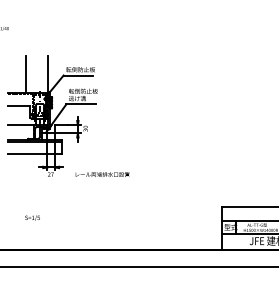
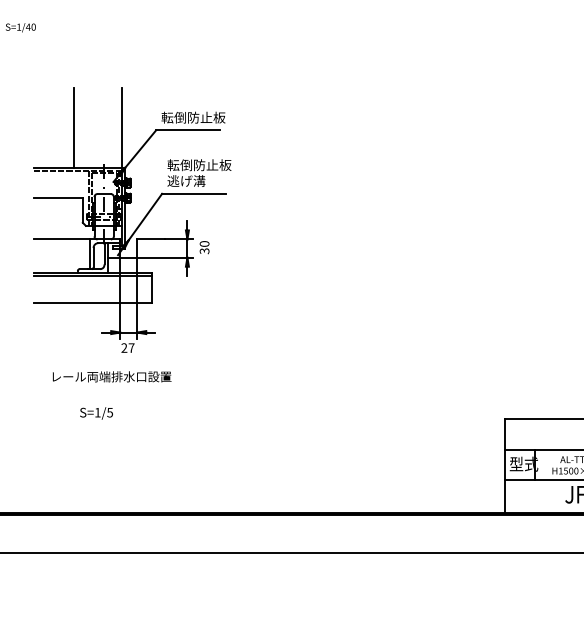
text: (102, 174) -> (111, 376), moved
text: (32, 217) -> (96, 411), moved

